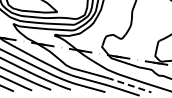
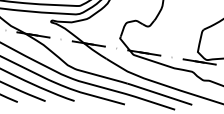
line: (128, 85) -> (158, 94), dashed -> solid

